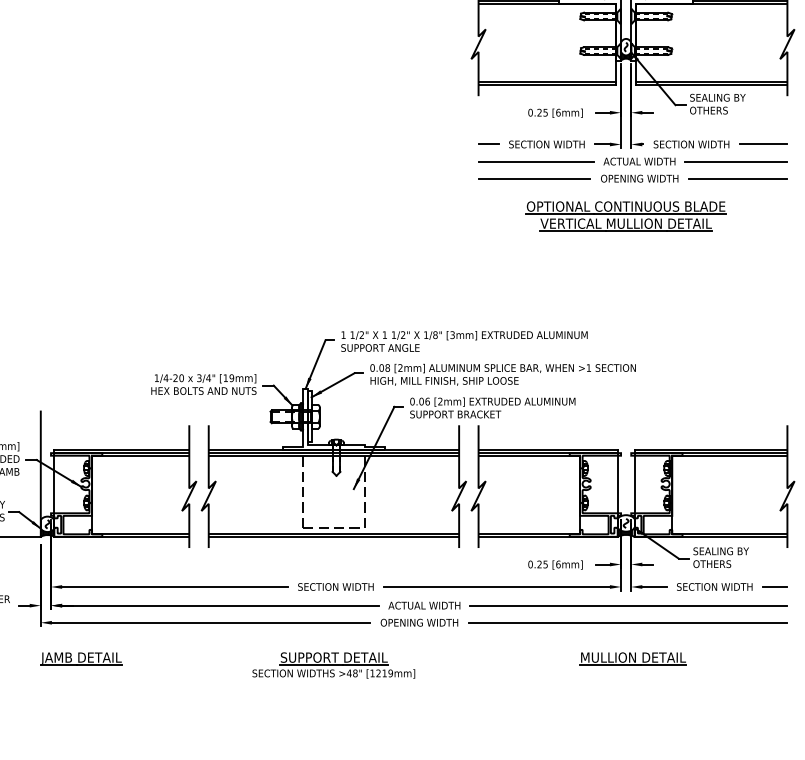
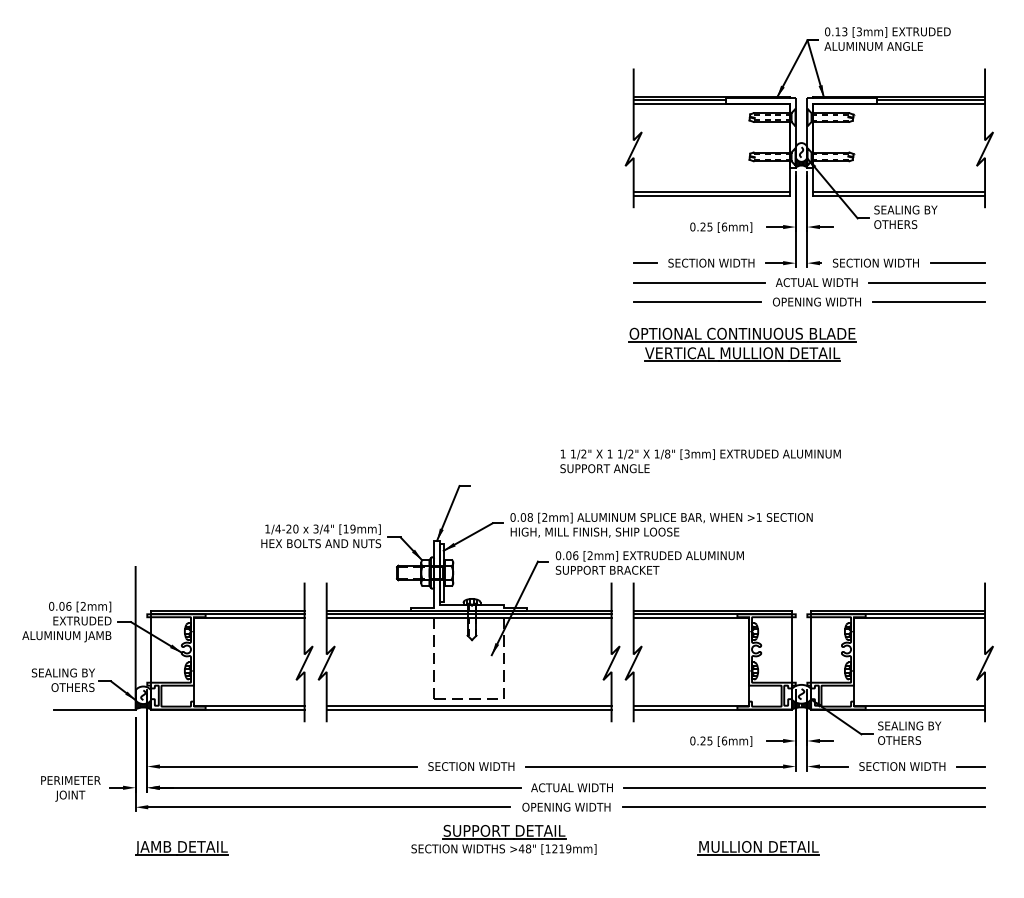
part: (626, 215) -> (742, 344), moved
text: (464, 341) -> (700, 461), moved
part: (633, 659) -> (758, 848), moved
part: (333, 665) -> (503, 839), moved

